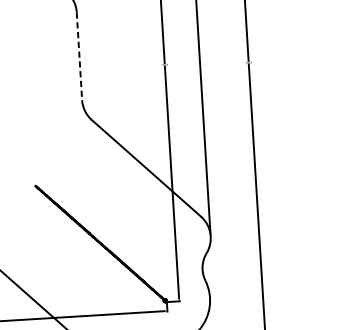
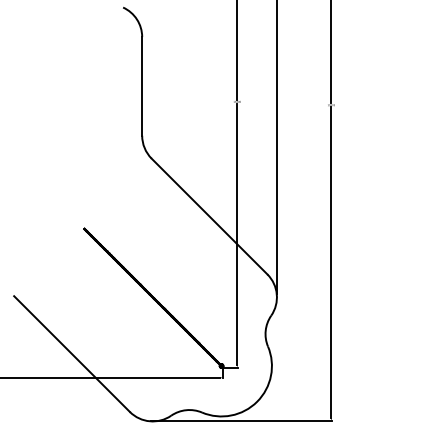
line: (79, 56) -> (142, 86), dashed -> solid

